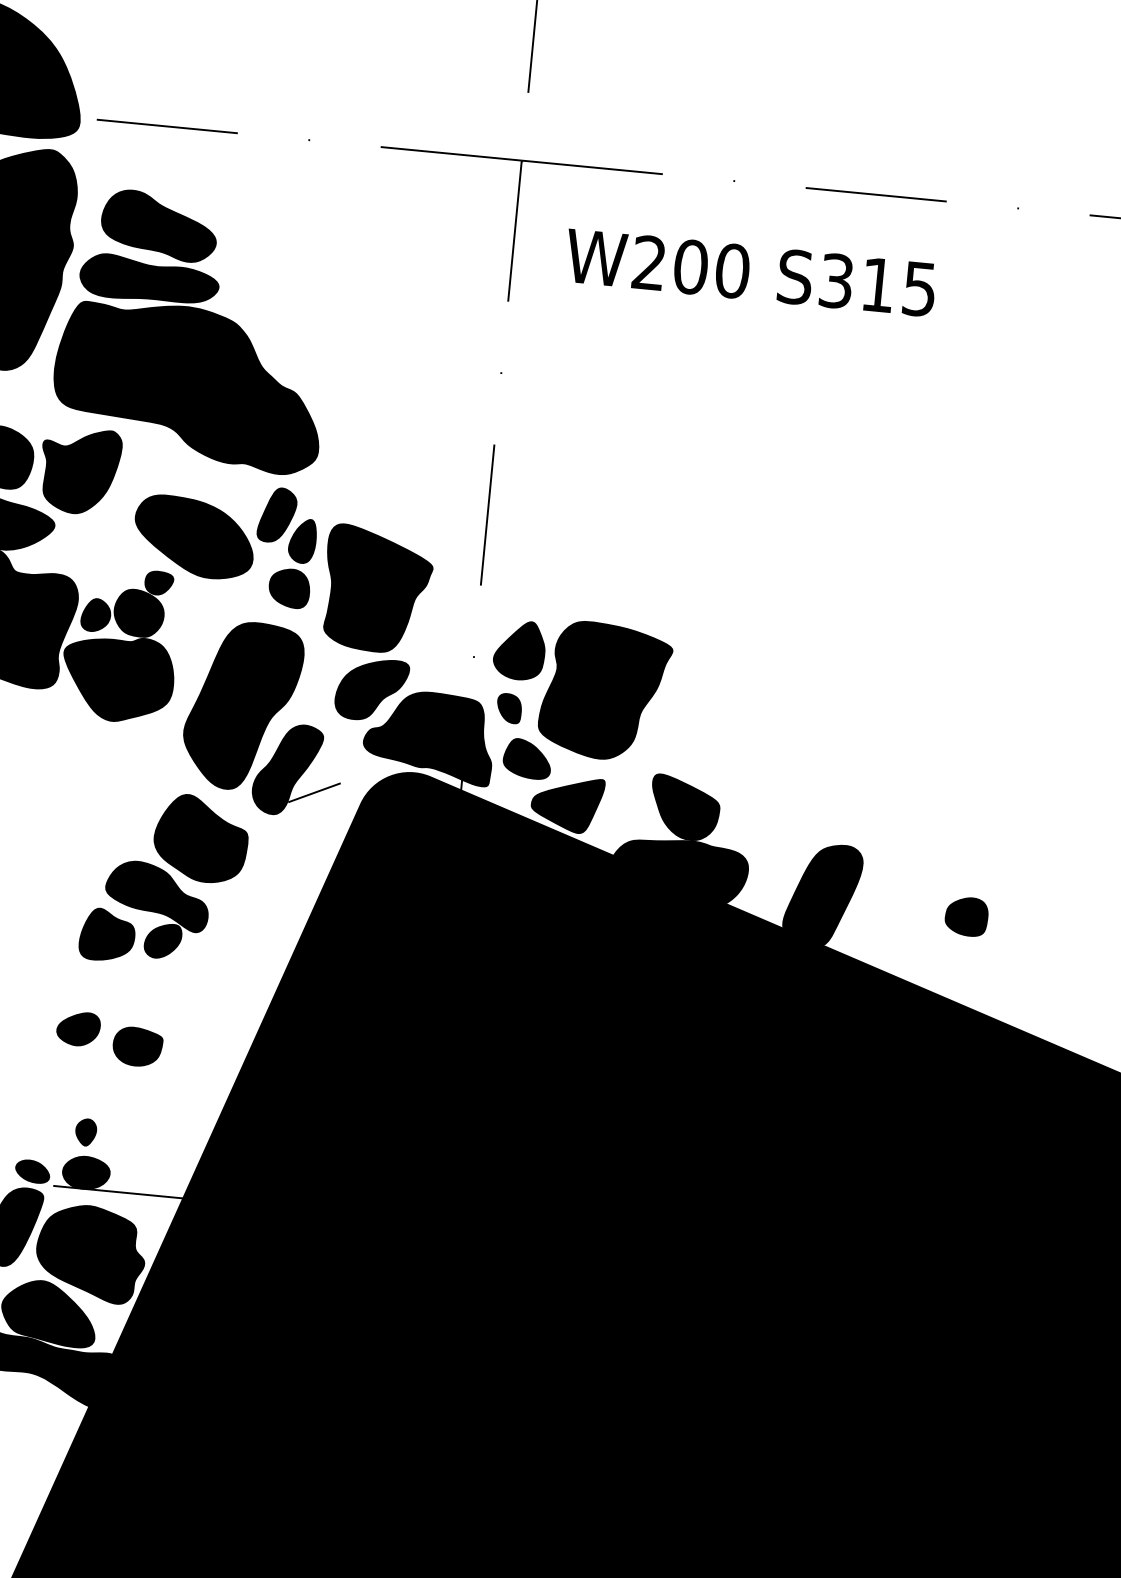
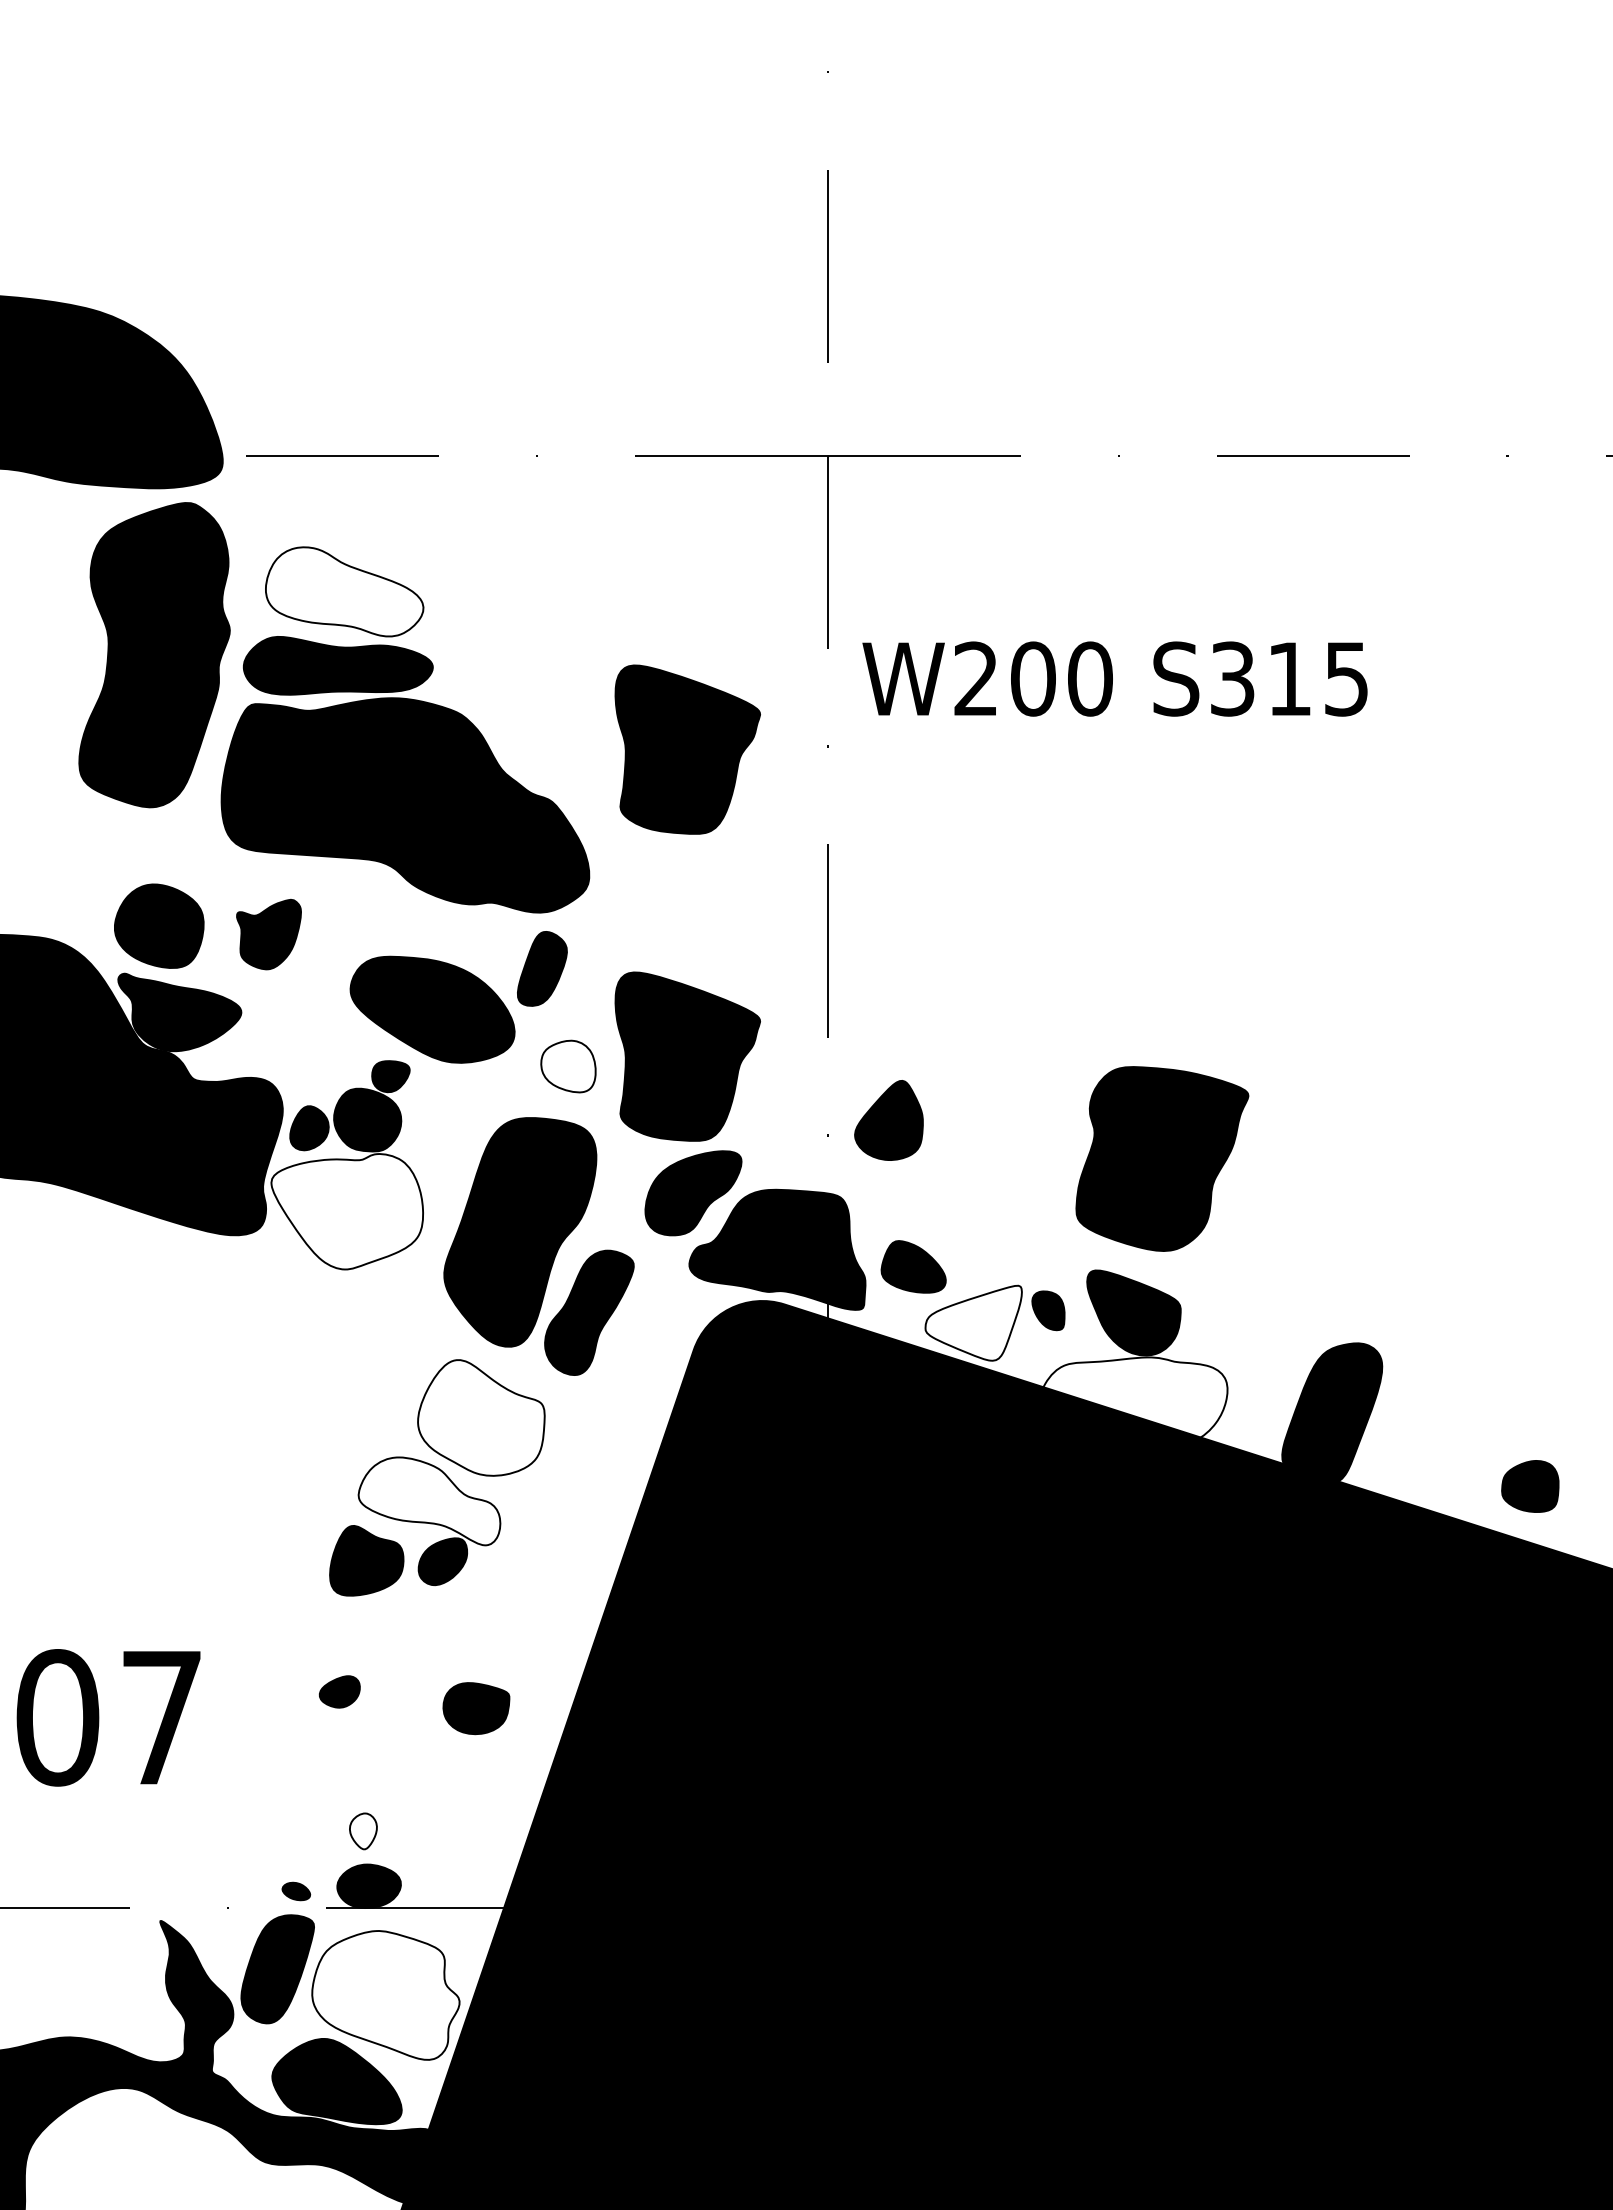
fill: (159, 225) -> (344, 591), removed
text: (750, 272) -> (1114, 678), moved
part: (398, 365) -> (687, 749), added
part: (79, 470) -> (268, 934), size x0.6
part: (302, 540) -> (579, 1000), removed
fill: (289, 588) -> (568, 1066), removed
fill: (117, 678) -> (347, 1211), removed
part: (605, 691) -> (1162, 1158), moved
part: (509, 708) -> (1048, 1310), moved
line: (314, 792) -> (628, 1340), removed
fill: (567, 803) -> (973, 1322), removed
fill: (201, 838) -> (481, 1417), removed
fill: (676, 873) -> (1130, 1403), removed
fill: (157, 896) -> (429, 1501), removed
part: (966, 916) -> (1530, 1486), moved
part: (78, 1028) -> (339, 1691), size x0.7
part: (137, 1046) -> (476, 1708), moved
fill: (85, 1132) -> (362, 1831), removed
part: (32, 1171) -> (296, 1891), size x0.6
fill: (90, 1253) -> (385, 1995), removed

